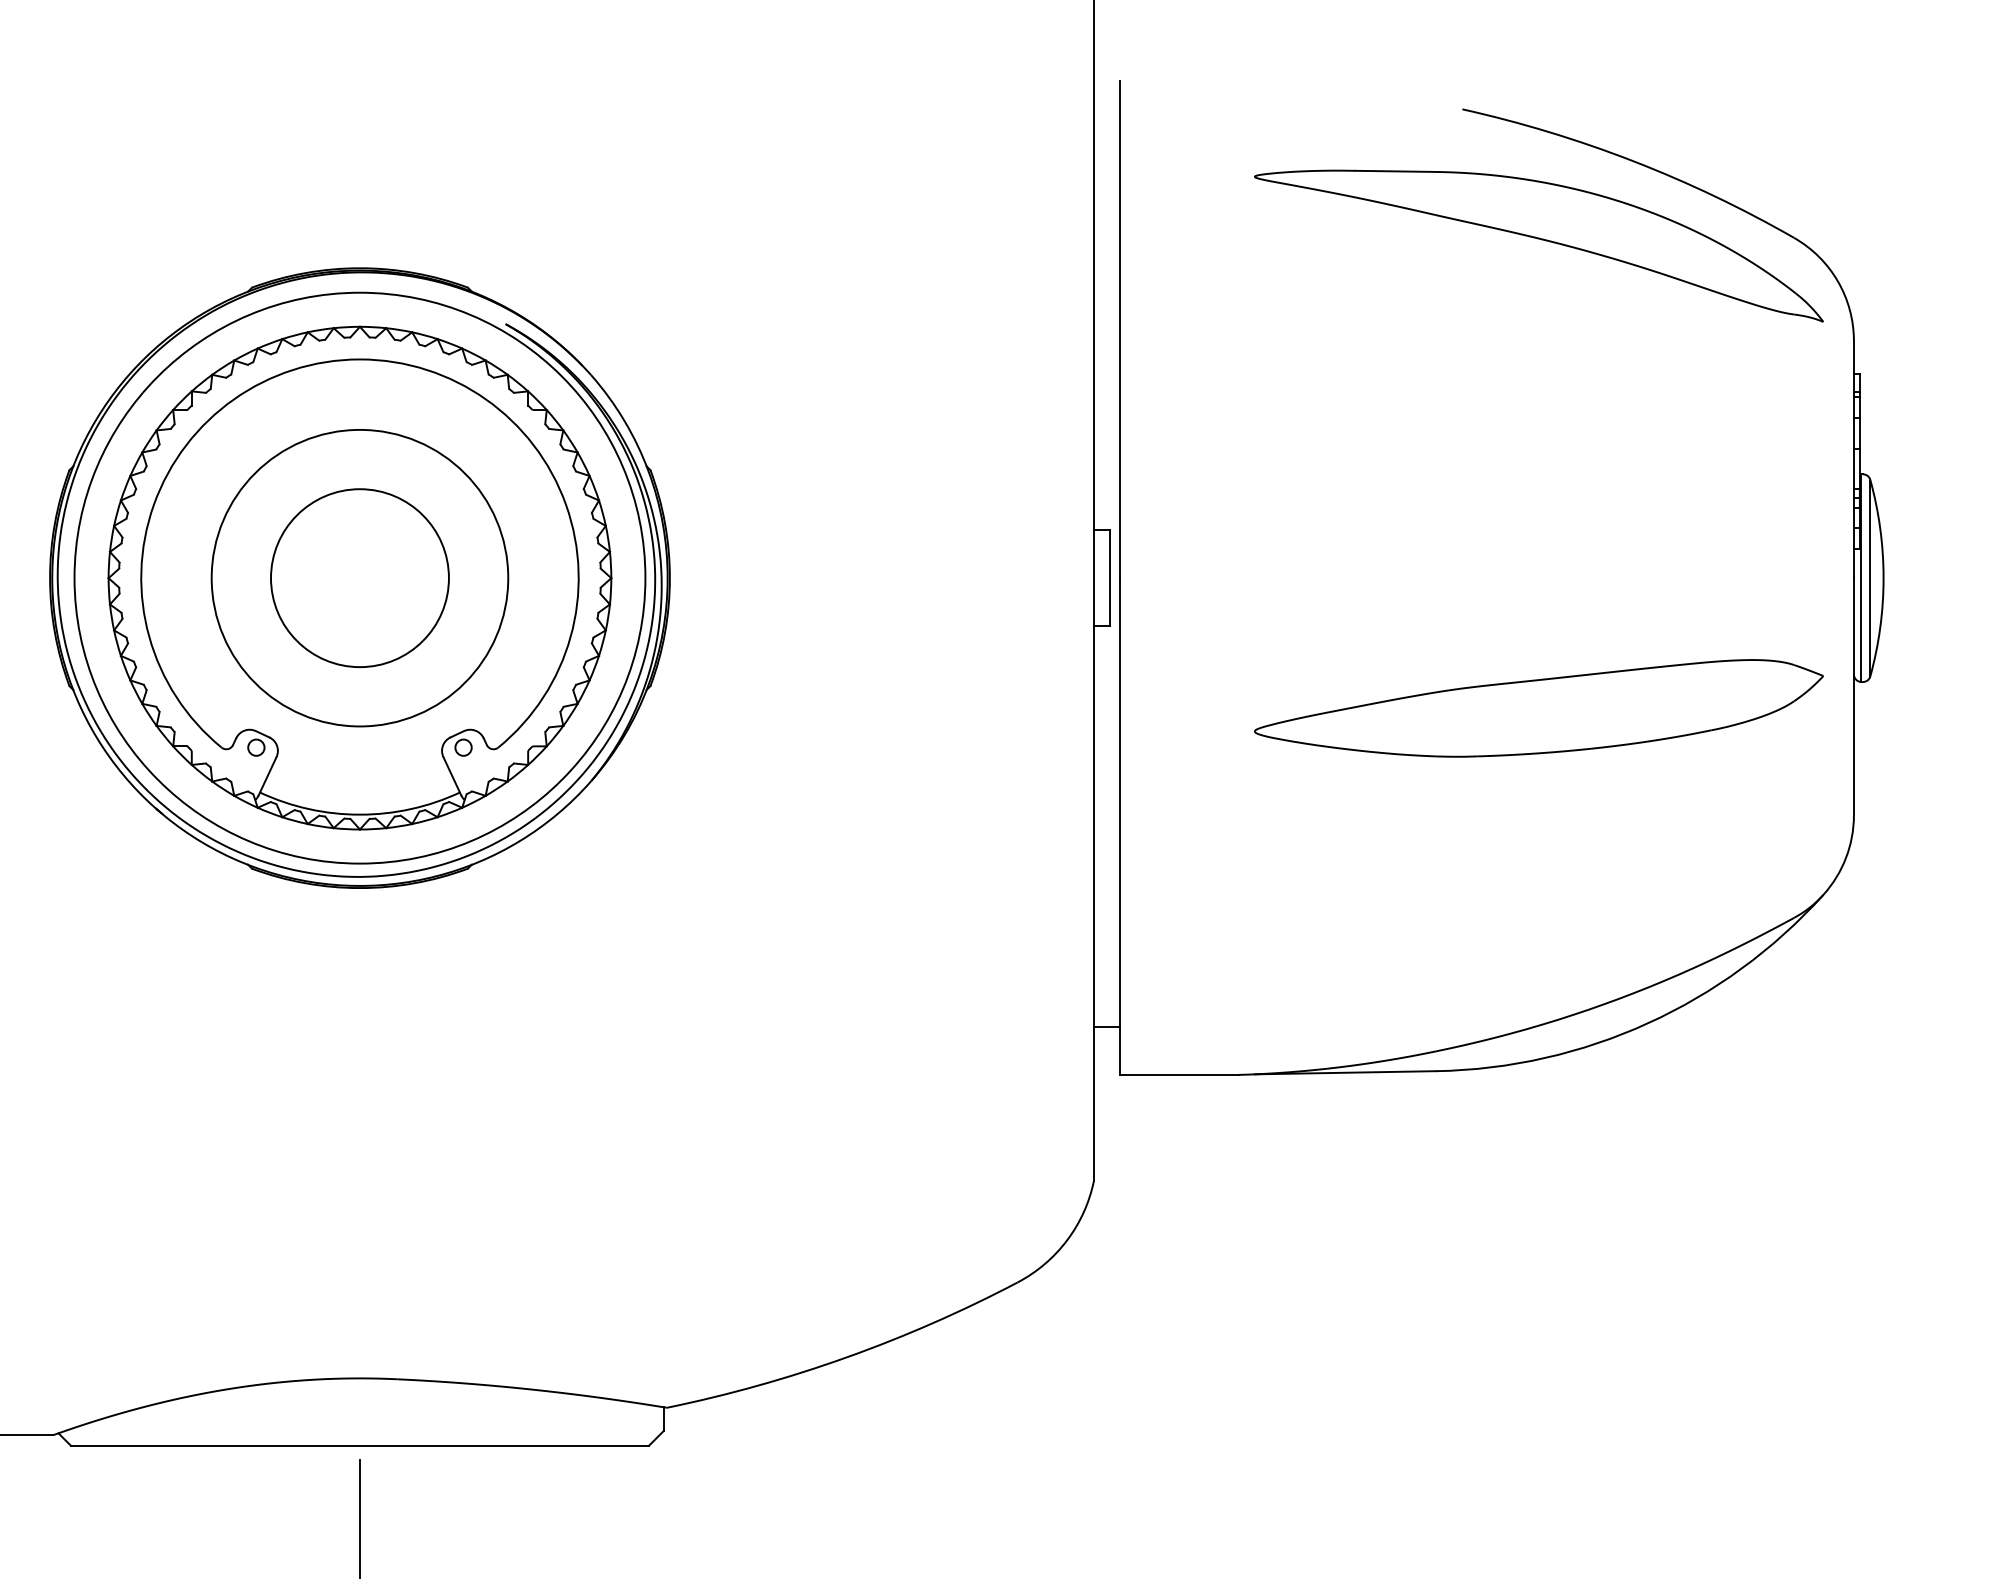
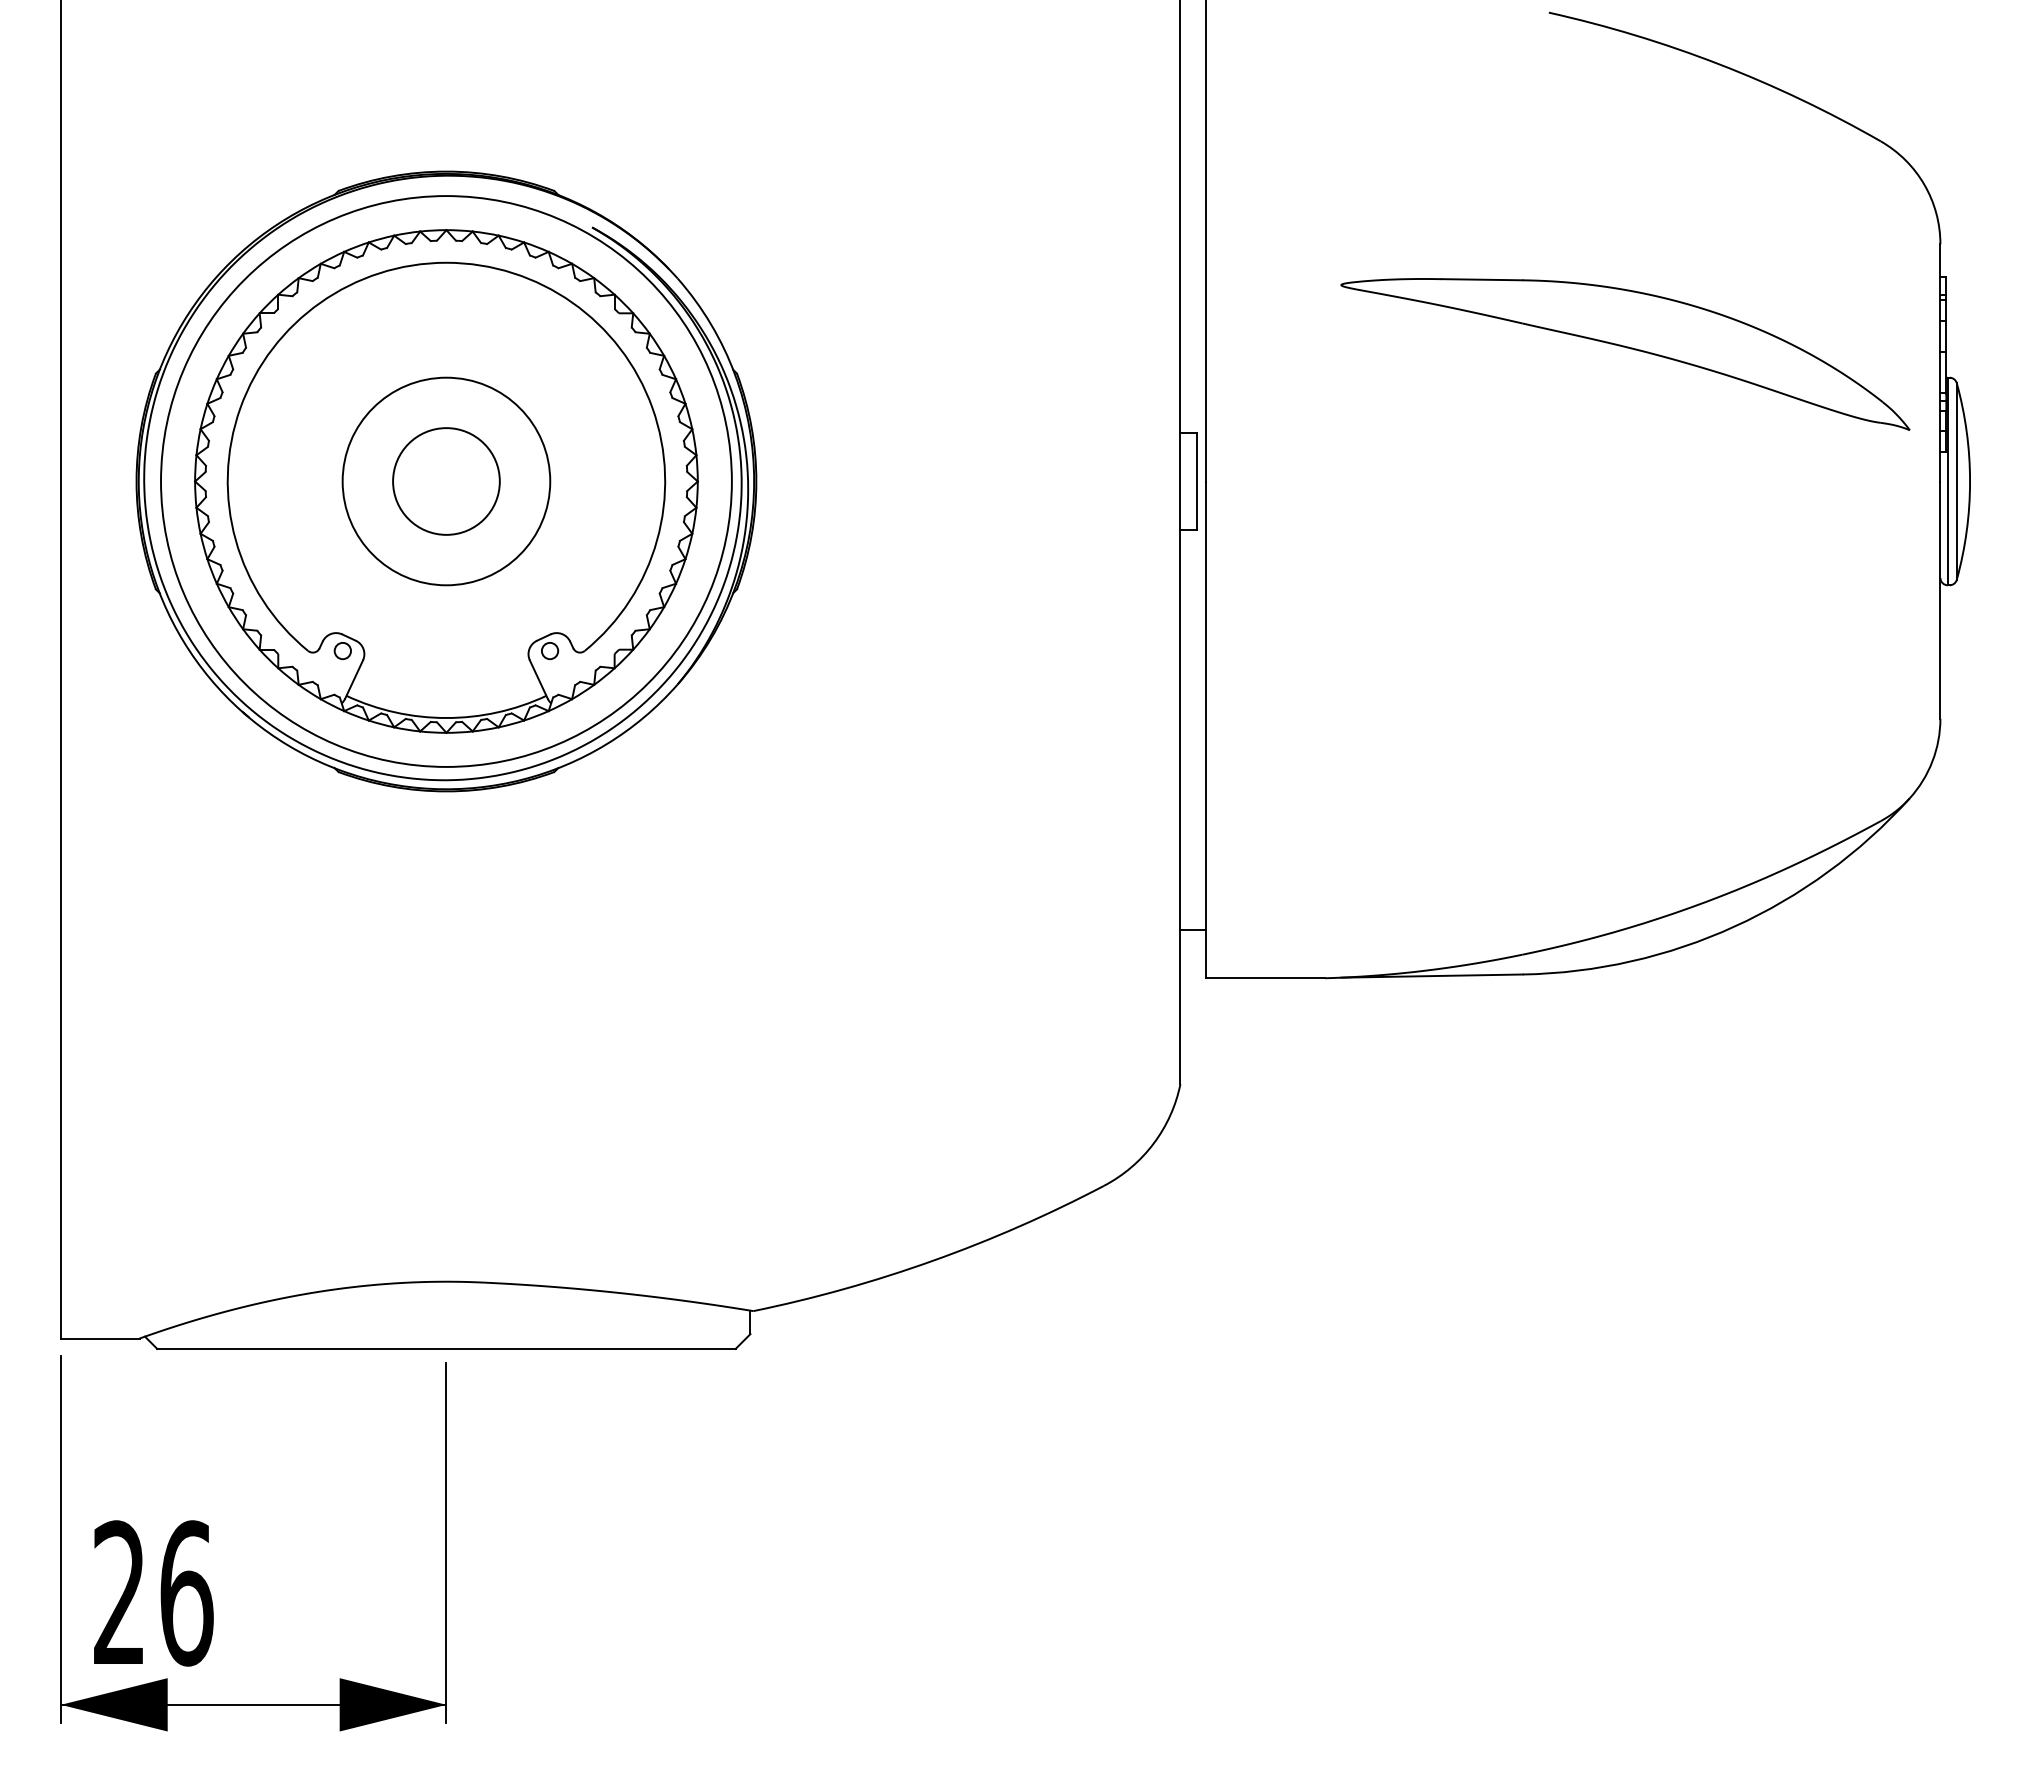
part: (1540, 240) -> (1626, 348), moved
circle: (360, 578) -> (446, 481), size x0.6
circle: (360, 578) -> (446, 481), size x0.7
part: (1539, 708) -> (1625, 611), removed

